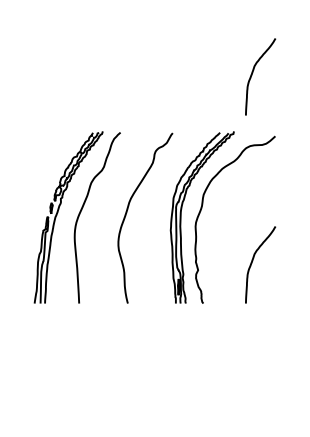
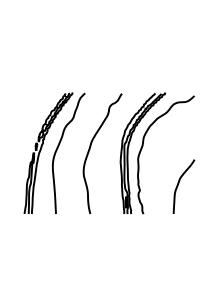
curve: (253, 72) -> (179, 50), removed

